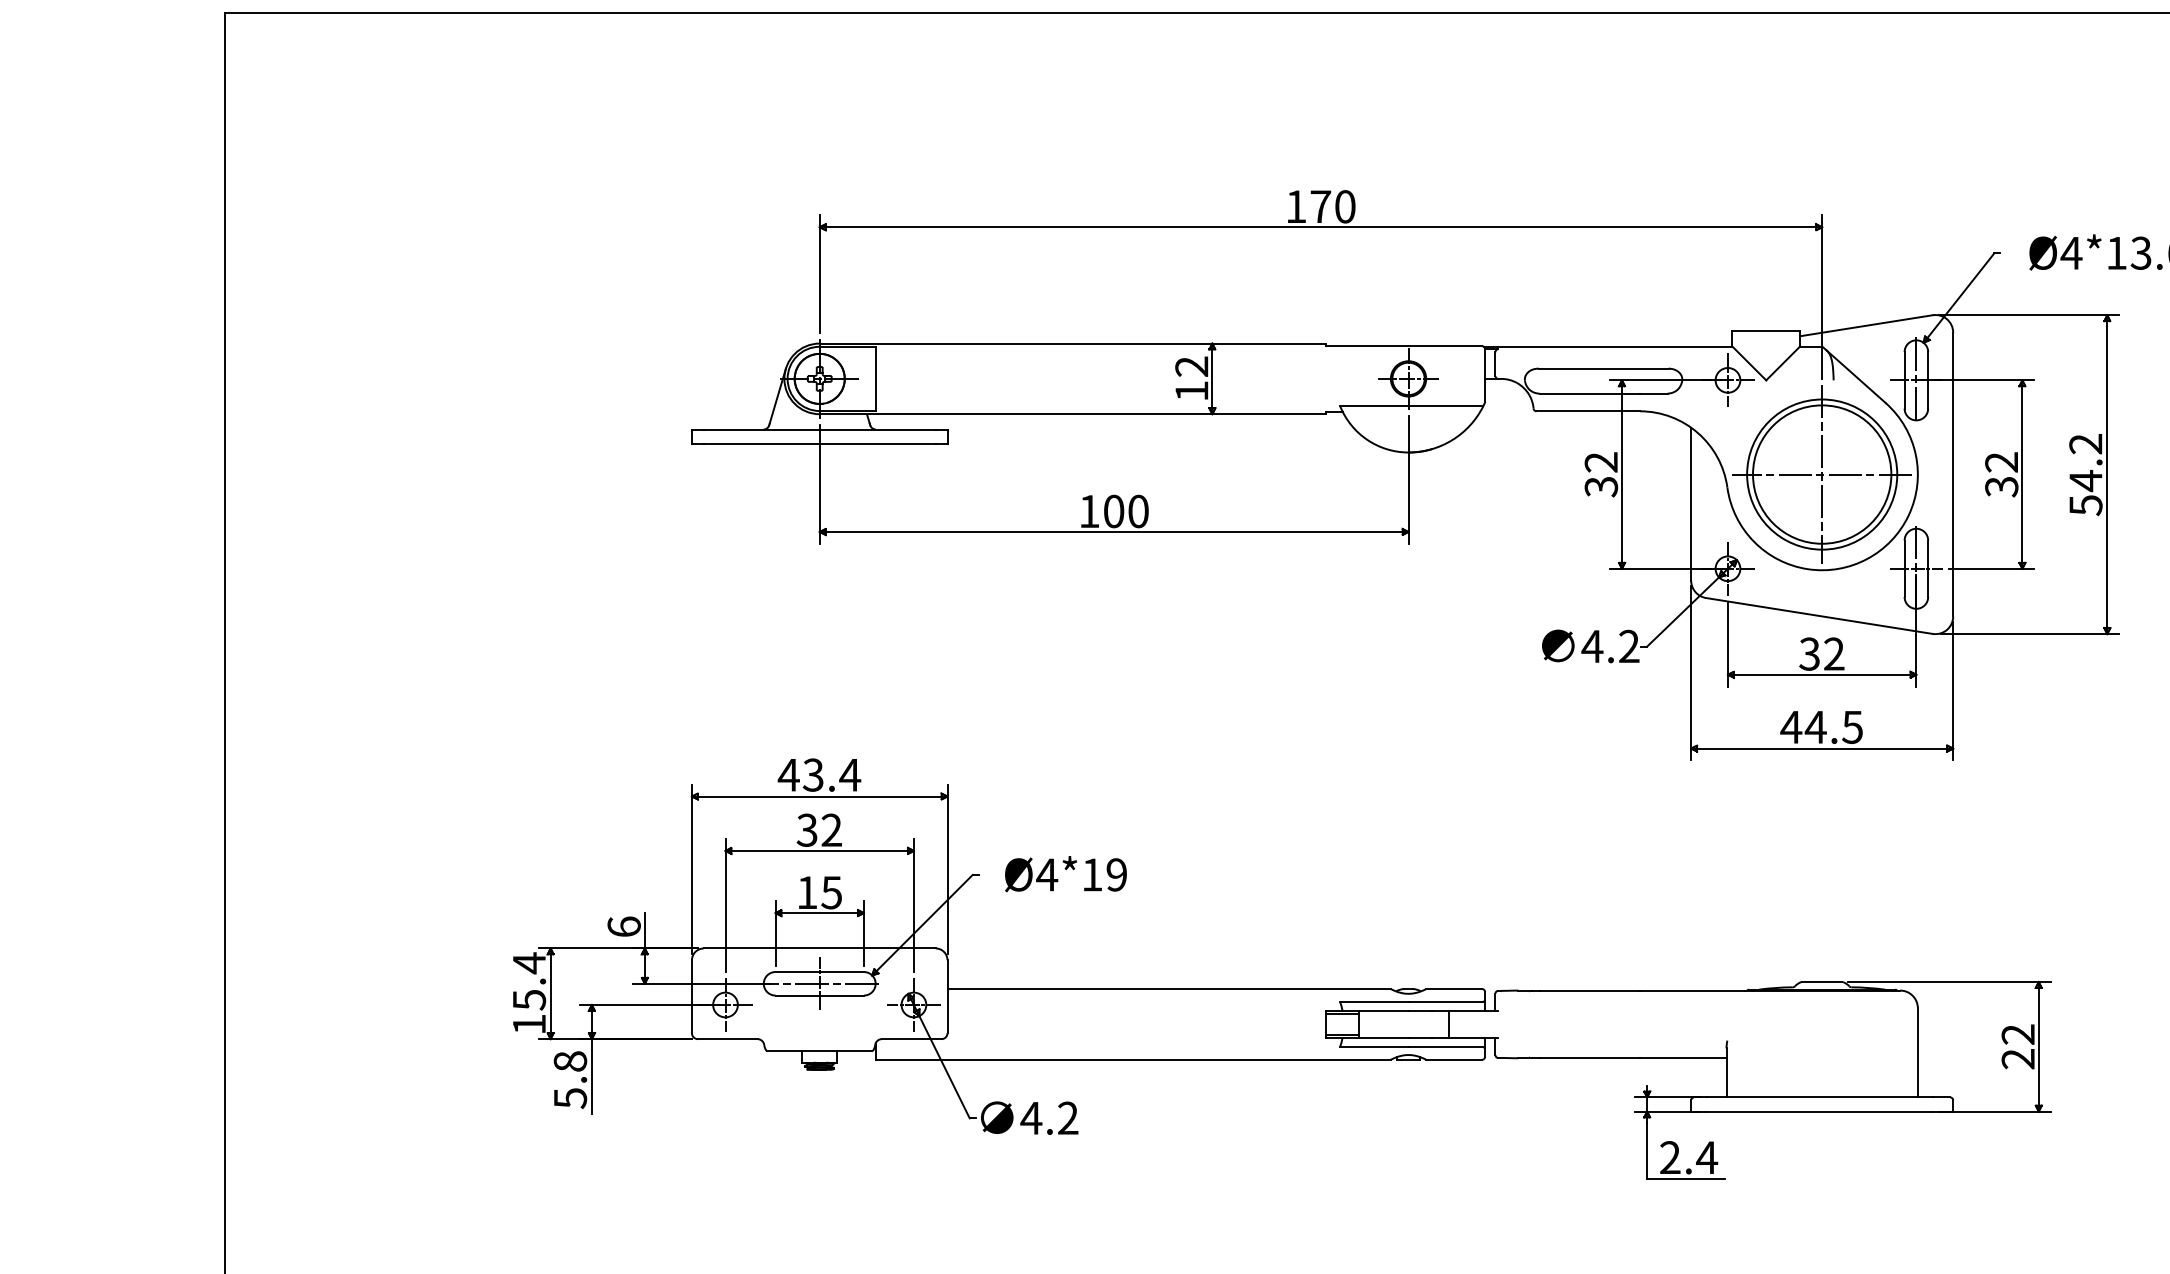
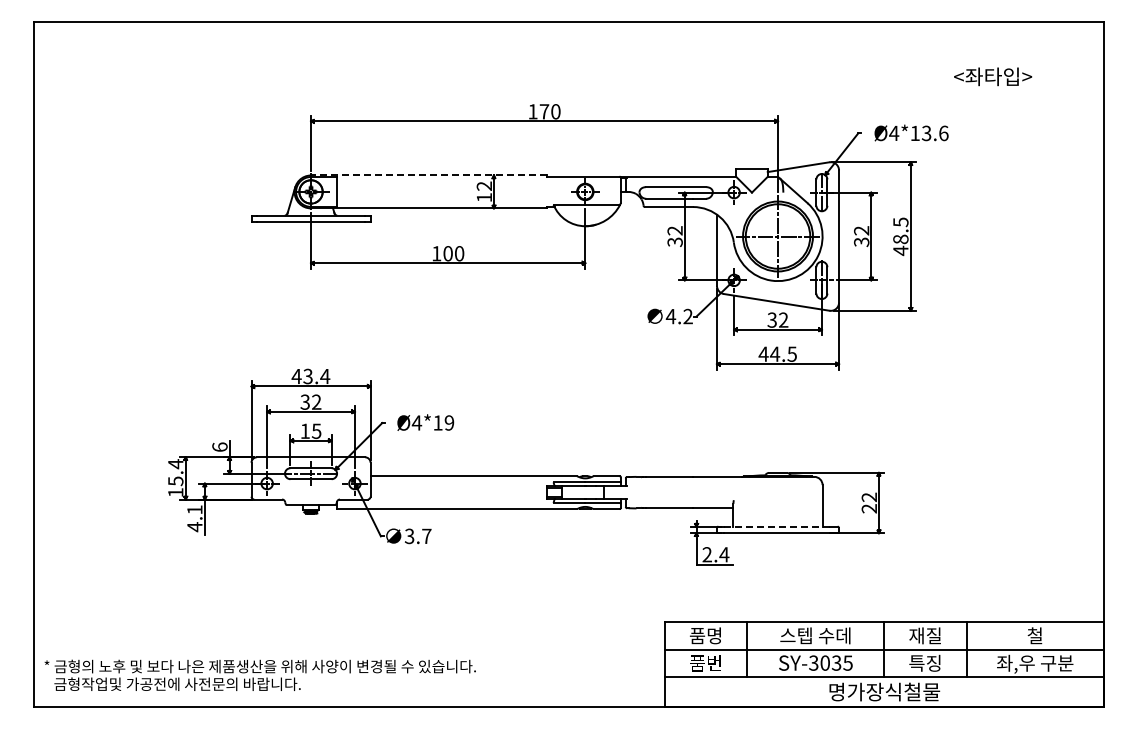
line: (1071, 343) -> (428, 175), solid -> dashed
text: (2085, 474) -> (900, 236), 54.2 -> 48.5
text: (569, 1079) -> (194, 518), 5.8 -> 4.1
line: (1818, 1097) -> (776, 526), solid -> dashed
text: (1048, 1118) -> (417, 536), 4.2 -> 3.7

